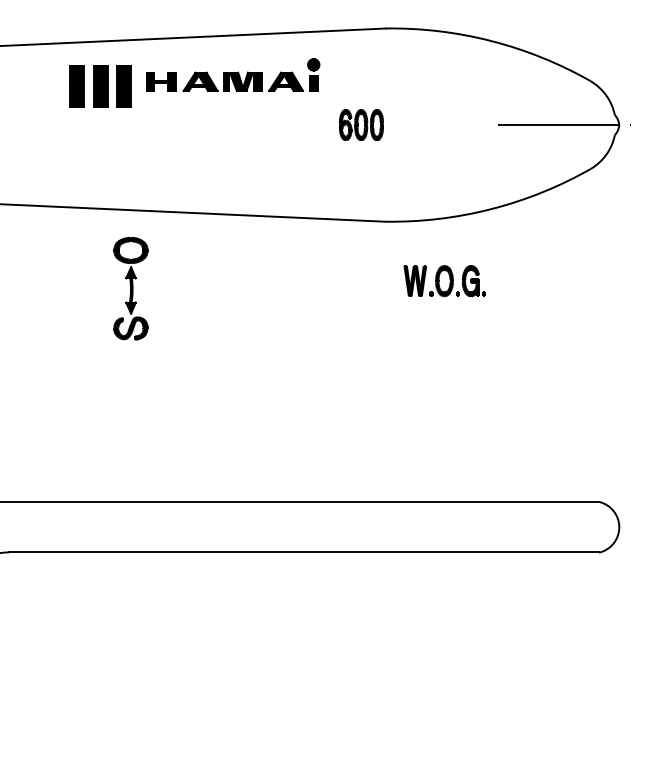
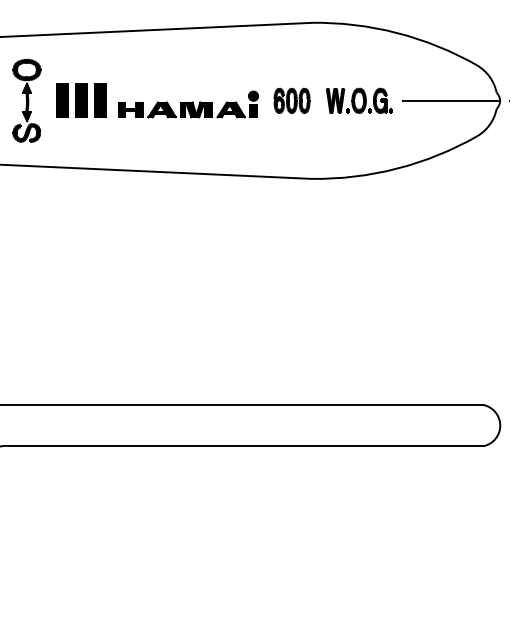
part: (233, 75) -> (188, 104), moved
part: (100, 86) -> (81, 100), moved
part: (444, 280) -> (359, 100), moved
part: (130, 288) -> (26, 100), moved

